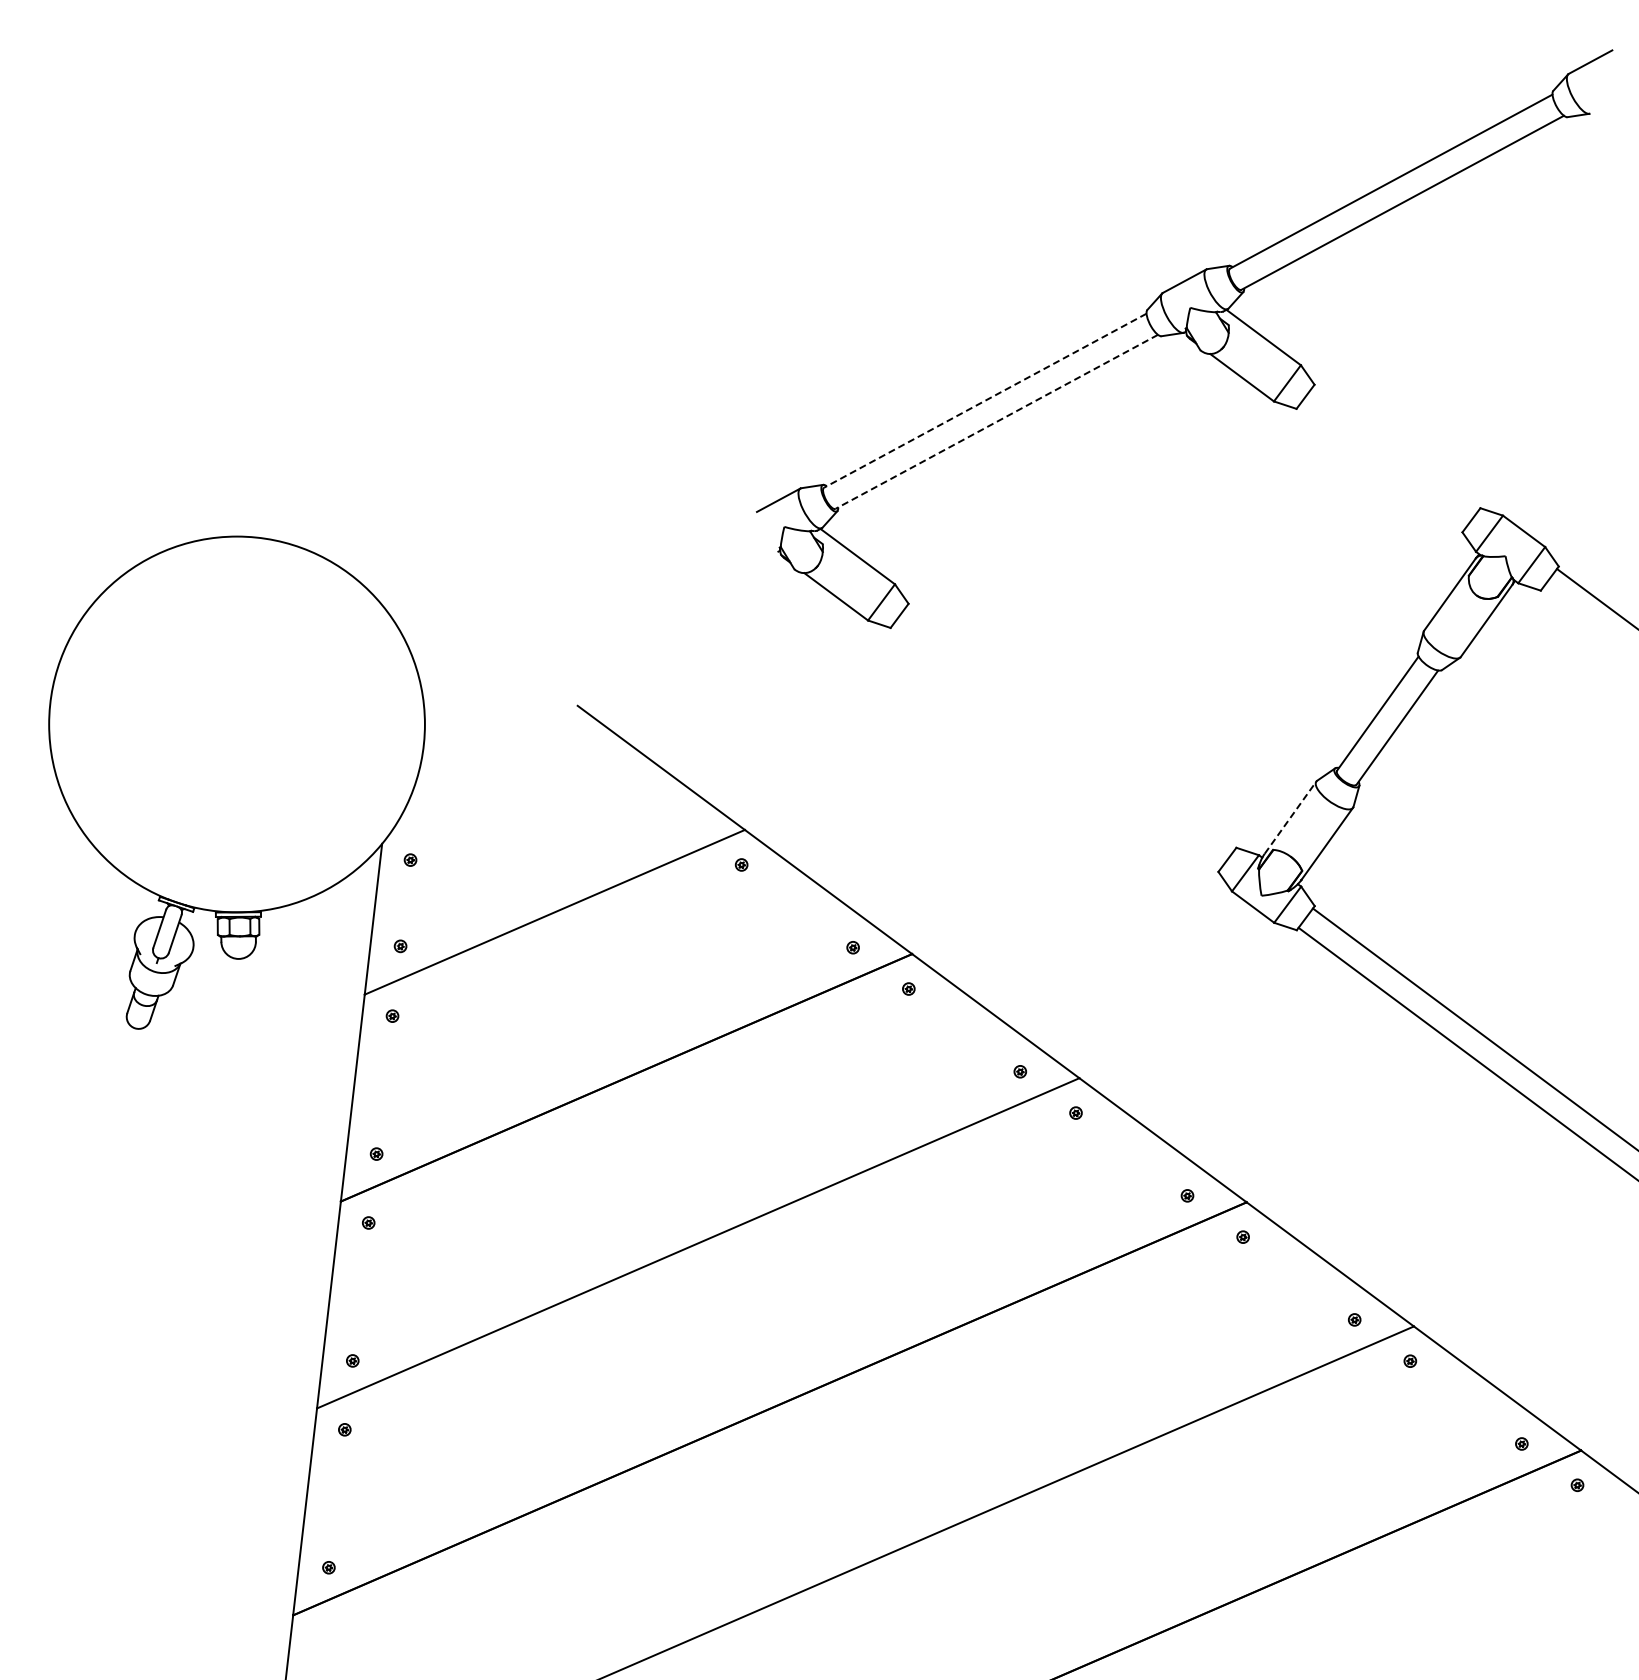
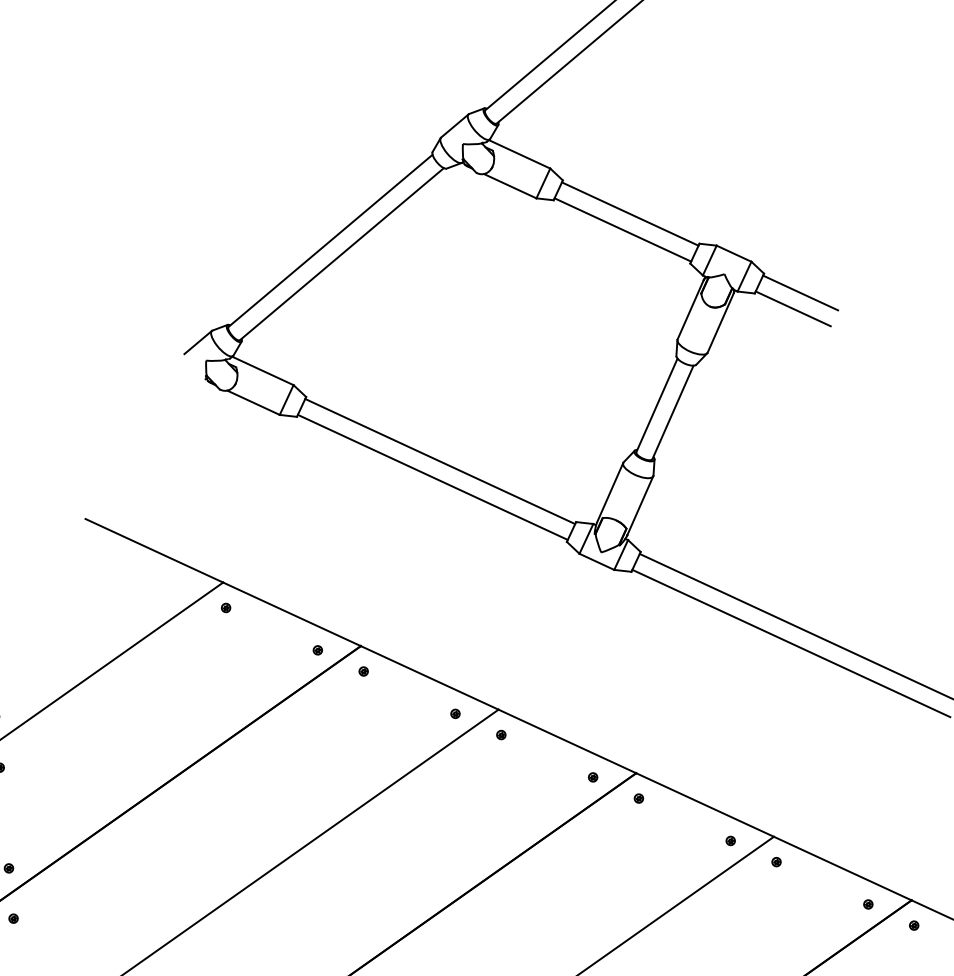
line: (984, 400) -> (330, 240), dashed -> solid
line: (996, 422) -> (341, 254), dashed -> solid
line: (1395, 448) -> (630, 213), added
line: (1381, 467) -> (622, 229), added
line: (1587, 622) -> (792, 309), added
line: (1070, 728) -> (440, 461), added
line: (1056, 747) -> (432, 477), added
line: (1290, 817) -> (610, 492), dashed -> solid

